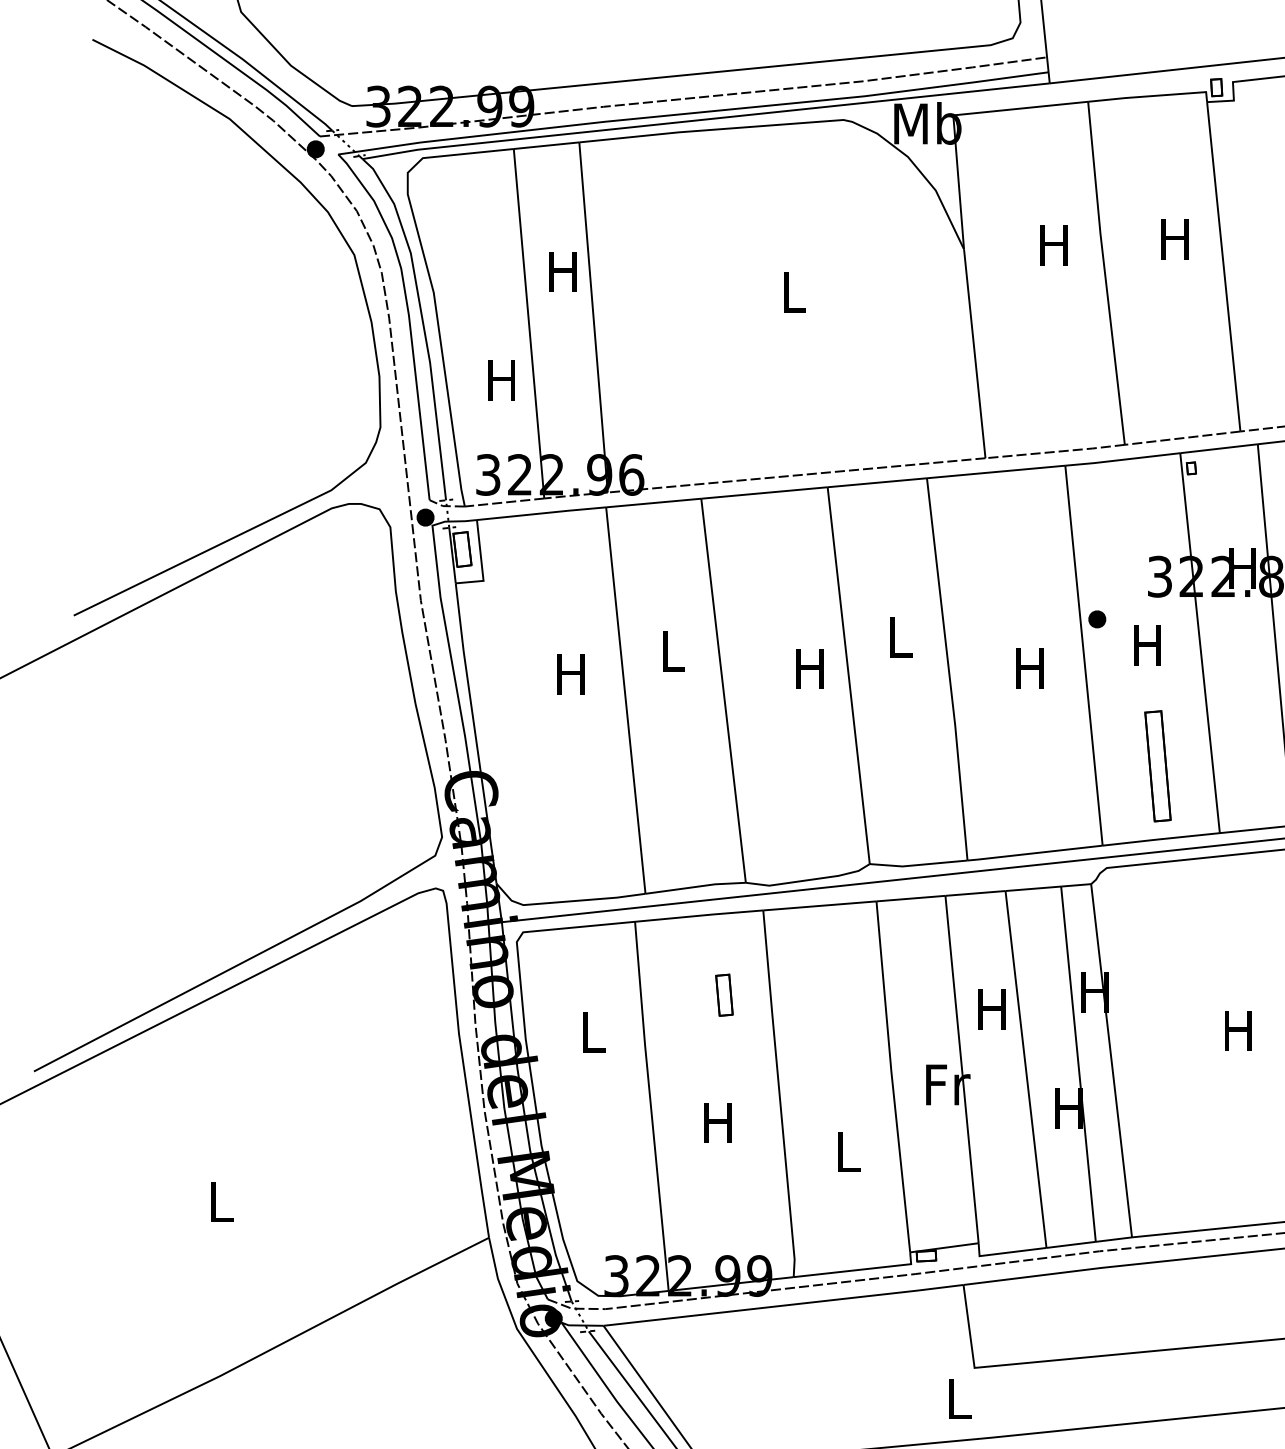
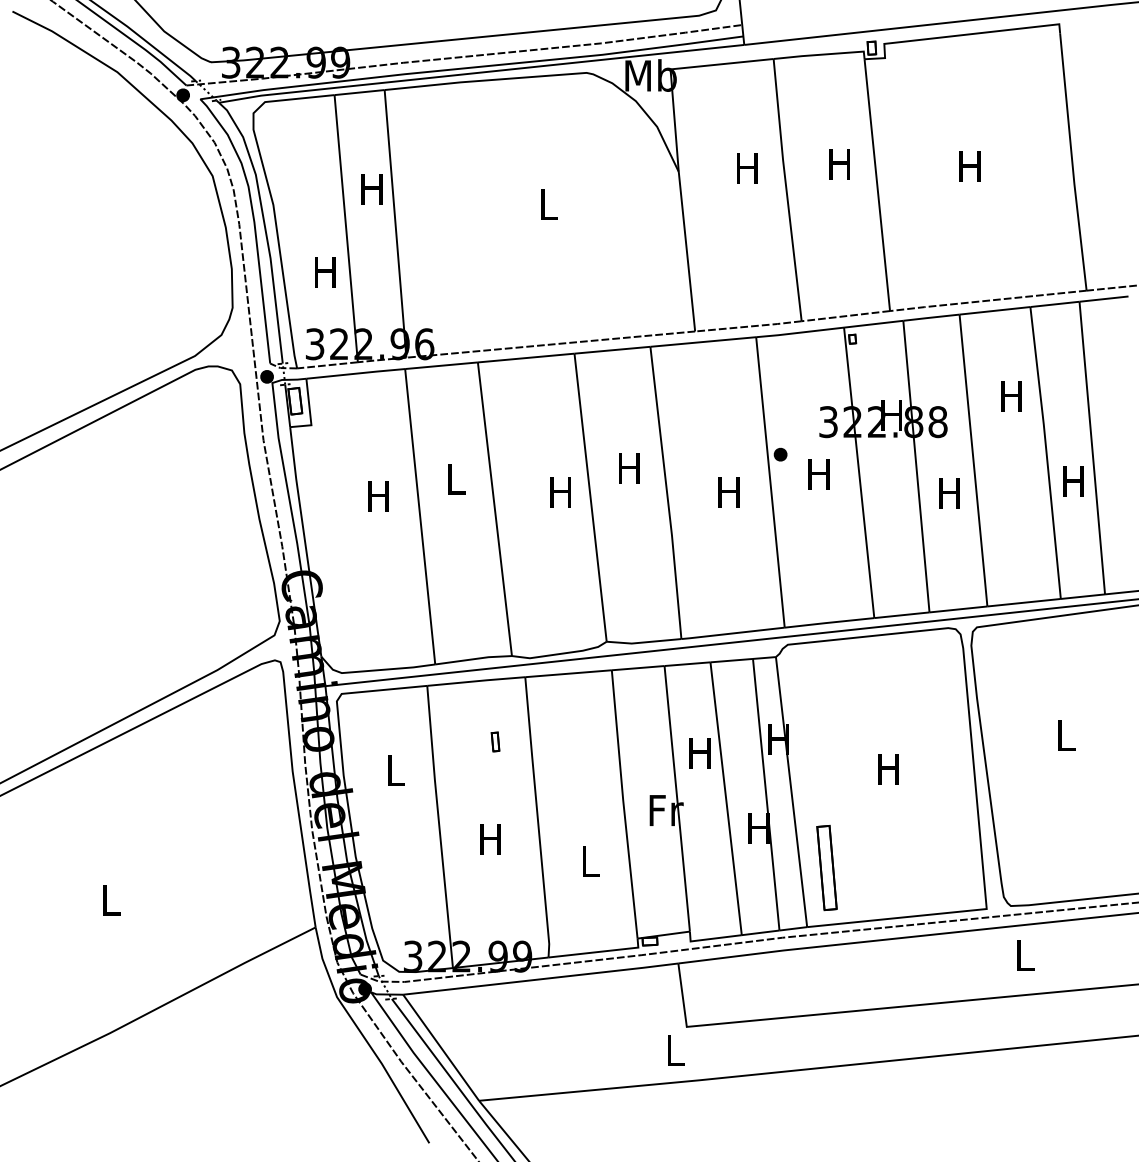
text: (899, 637) -> (629, 468), L -> H
part: (1157, 766) -> (826, 868), moved
part: (724, 994) -> (495, 741), size x0.6

